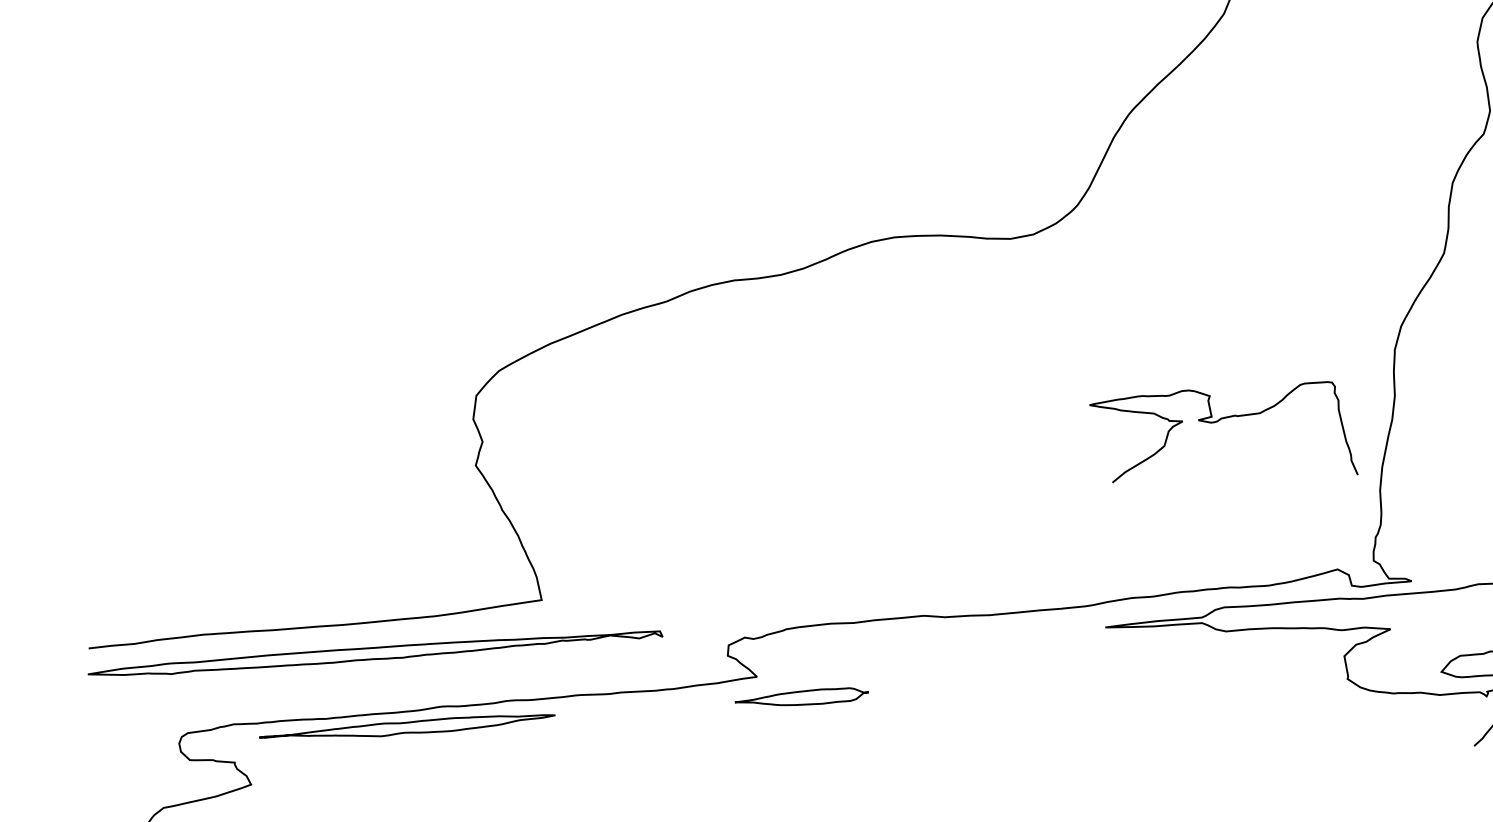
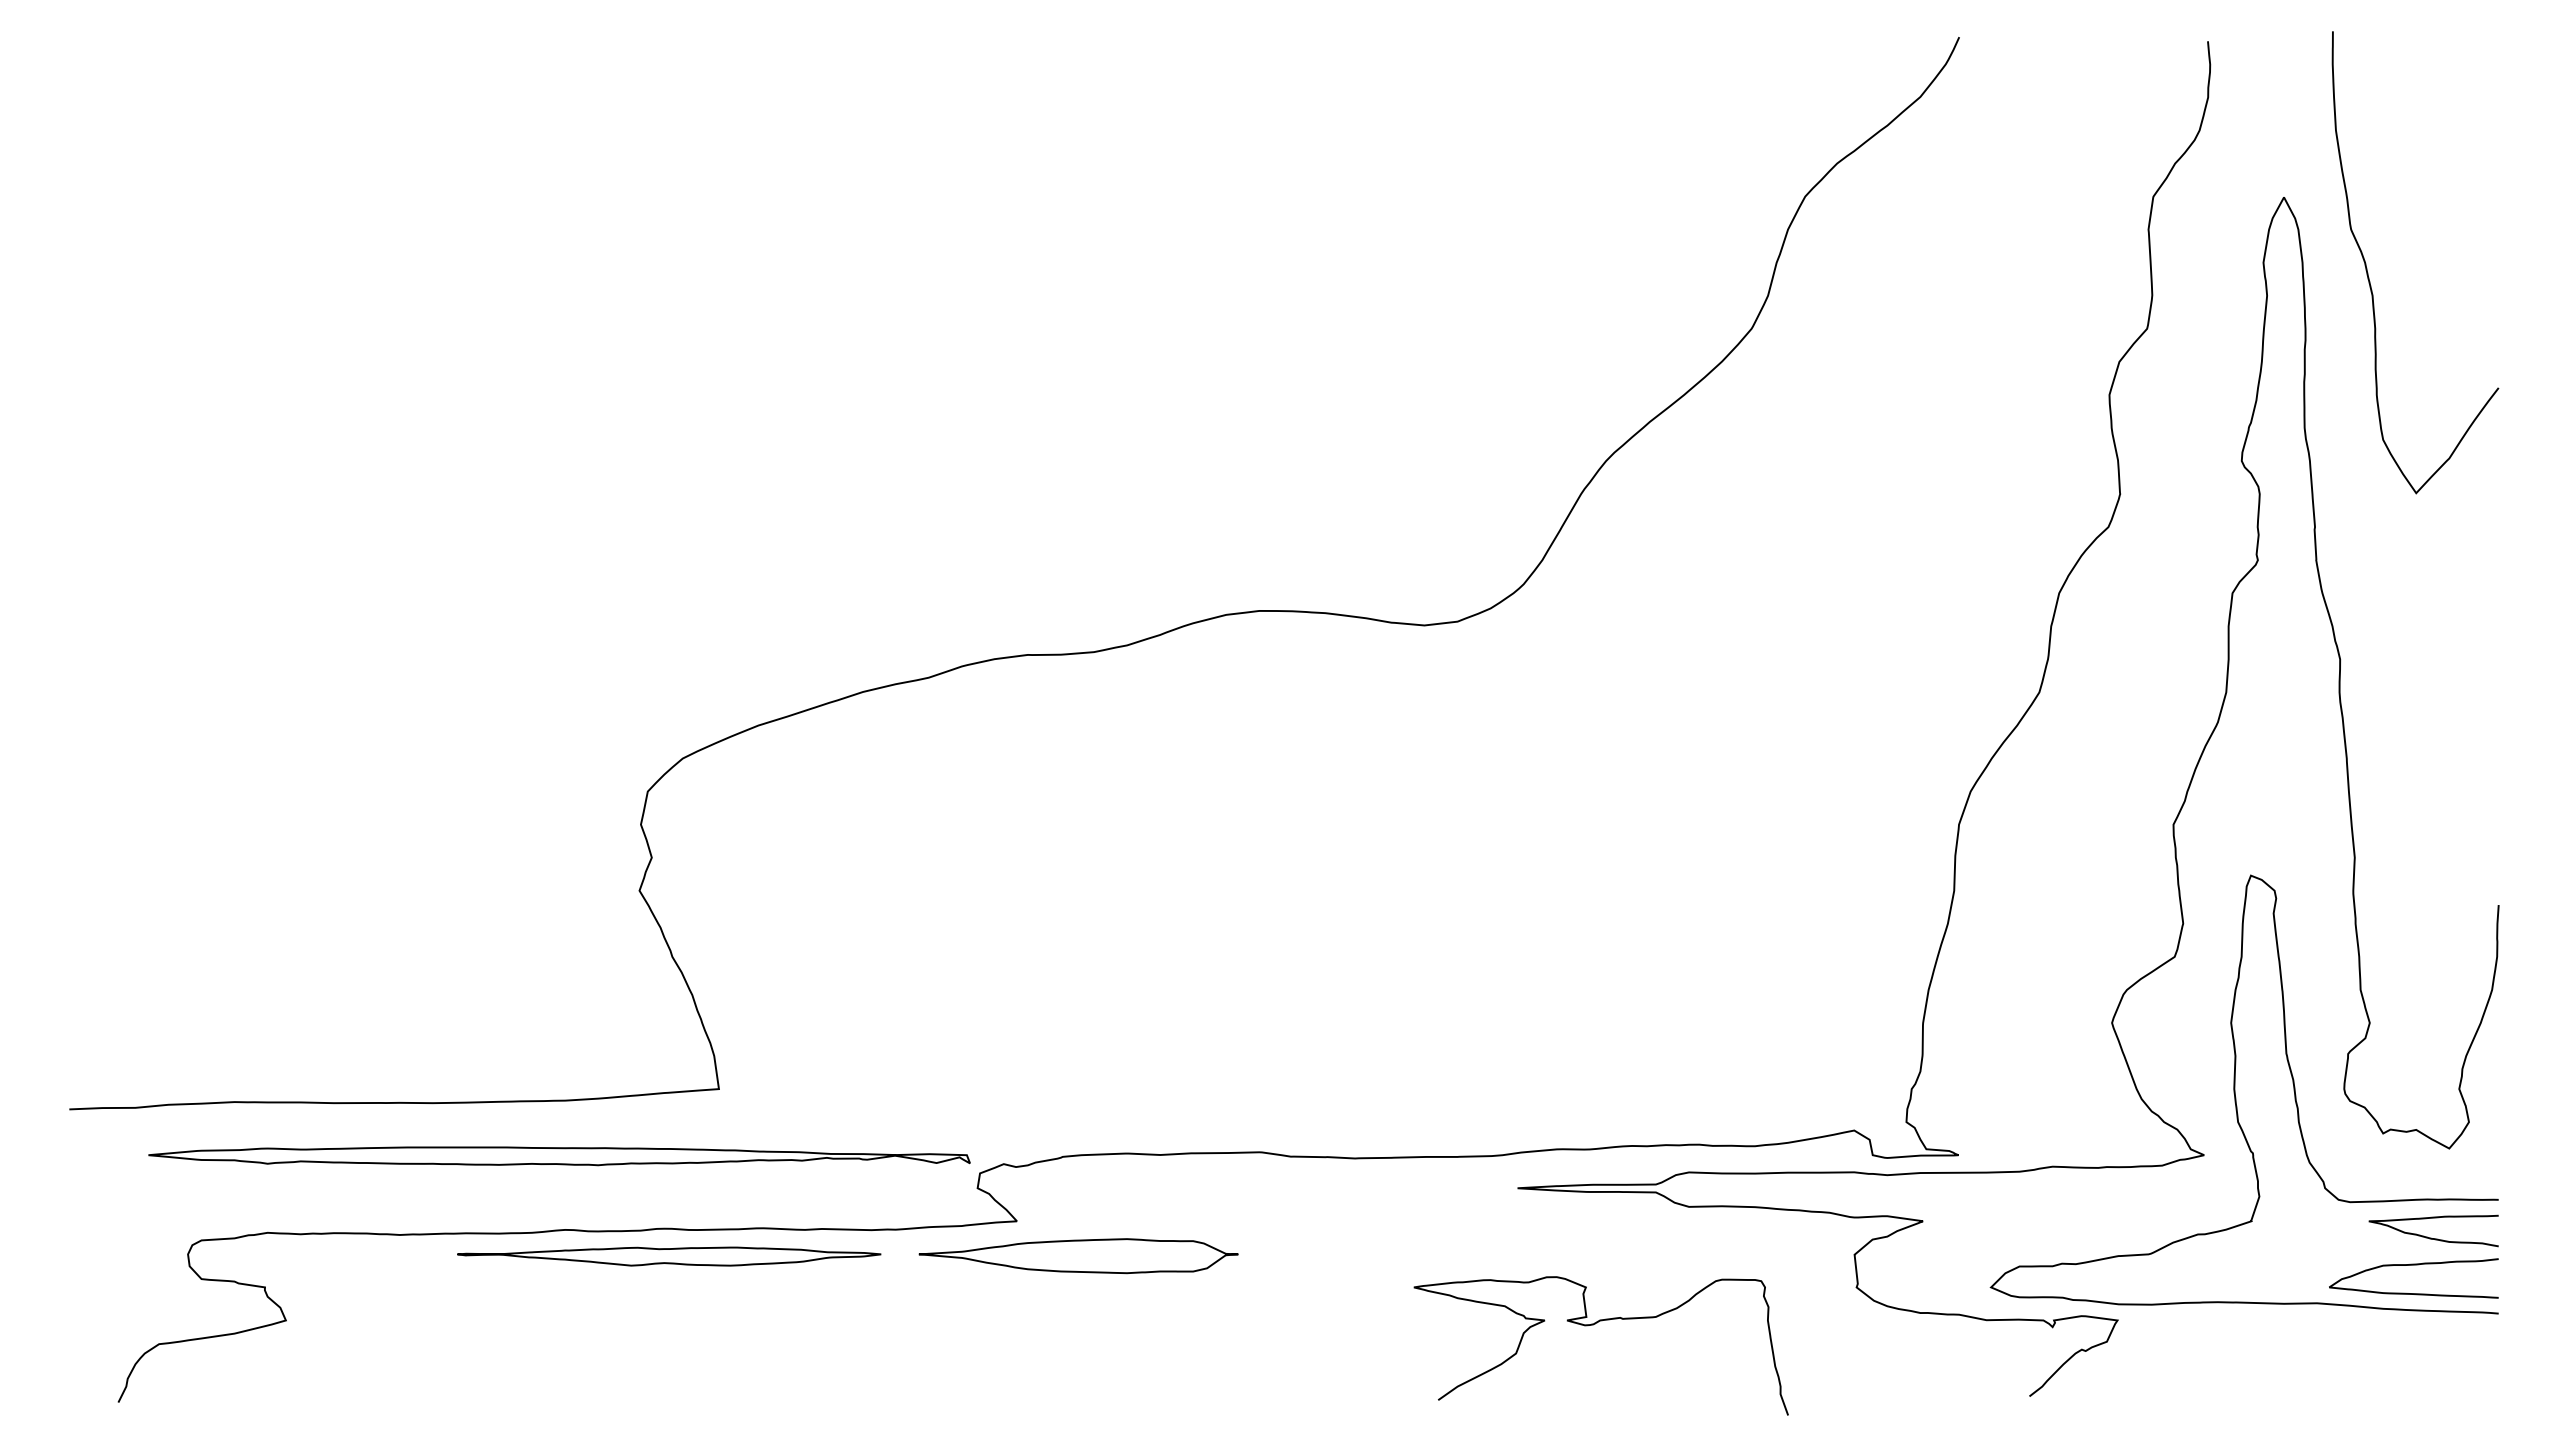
curve: (1217, 422) -> (1593, 1325), moved
part: (375, 653) -> (559, 1156), moved
part: (801, 698) -> (1078, 1256), size x1.67
part: (407, 727) -> (669, 1256), moved

